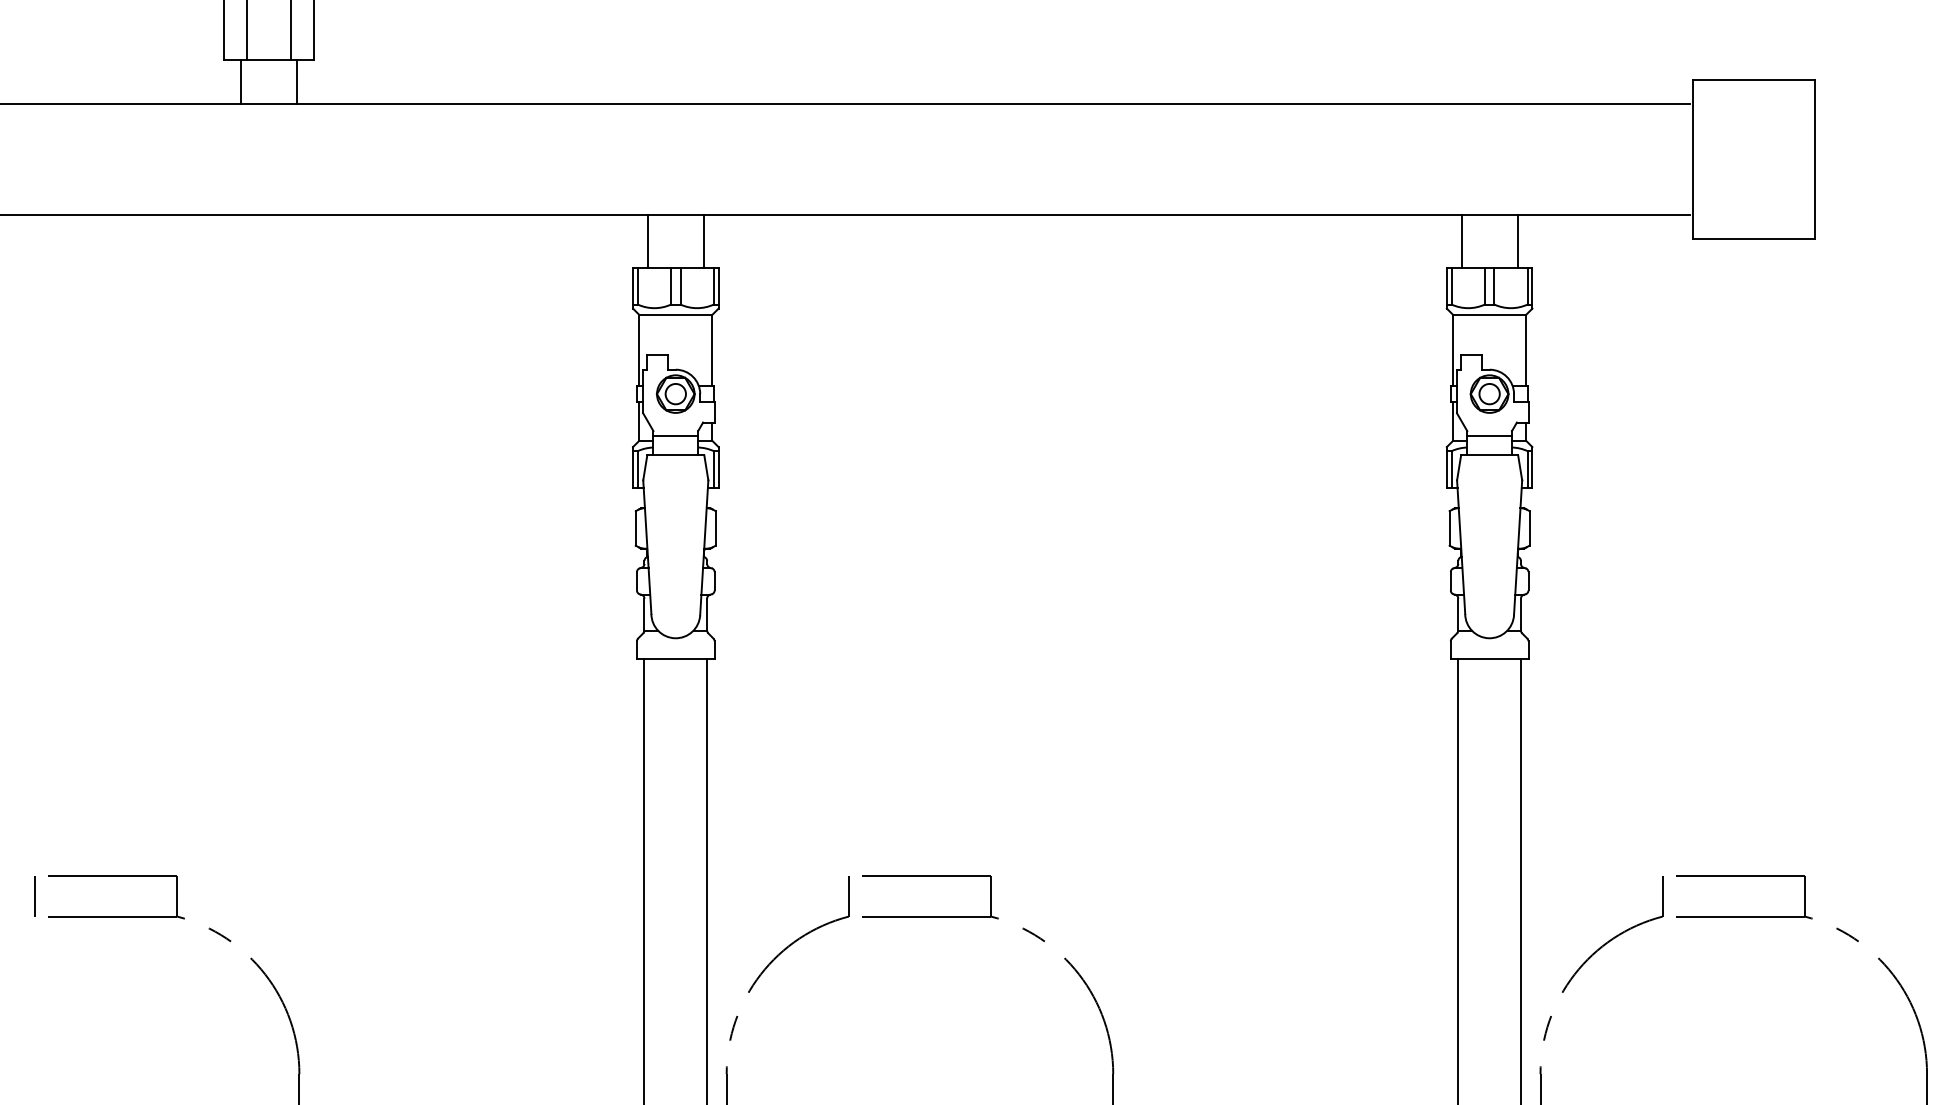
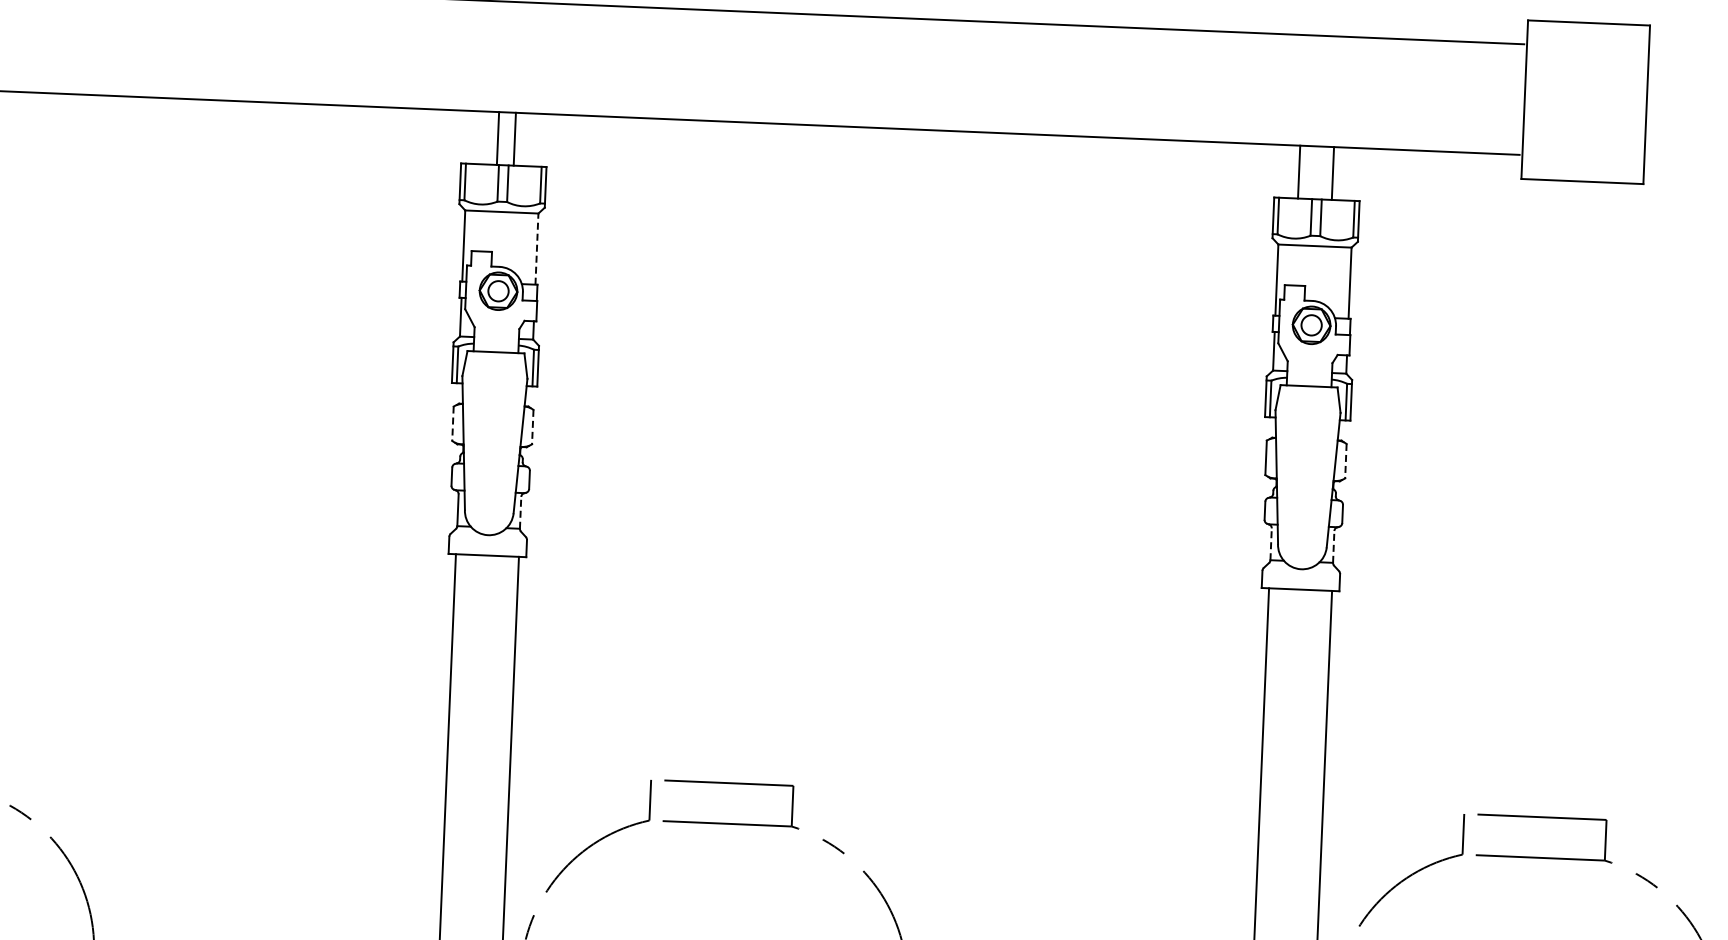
line: (647, 241) -> (514, 139), moved
line: (703, 241) -> (497, 138), moved
line: (1461, 241) -> (1332, 173), moved
line: (1517, 241) -> (1298, 172), moved
line: (712, 350) -> (537, 249), solid -> dashed
line: (675, 435) -> (496, 332), removed
line: (1489, 435) -> (1309, 366), removed
line: (635, 528) -> (452, 423), solid -> dashed
line: (715, 528) -> (532, 427), solid -> dashed
line: (1529, 528) -> (1345, 461), solid -> dashed
line: (707, 614) -> (520, 512), solid -> dashed
line: (1458, 614) -> (1271, 544), solid -> dashed
line: (1520, 614) -> (1333, 546), solid -> dashed

